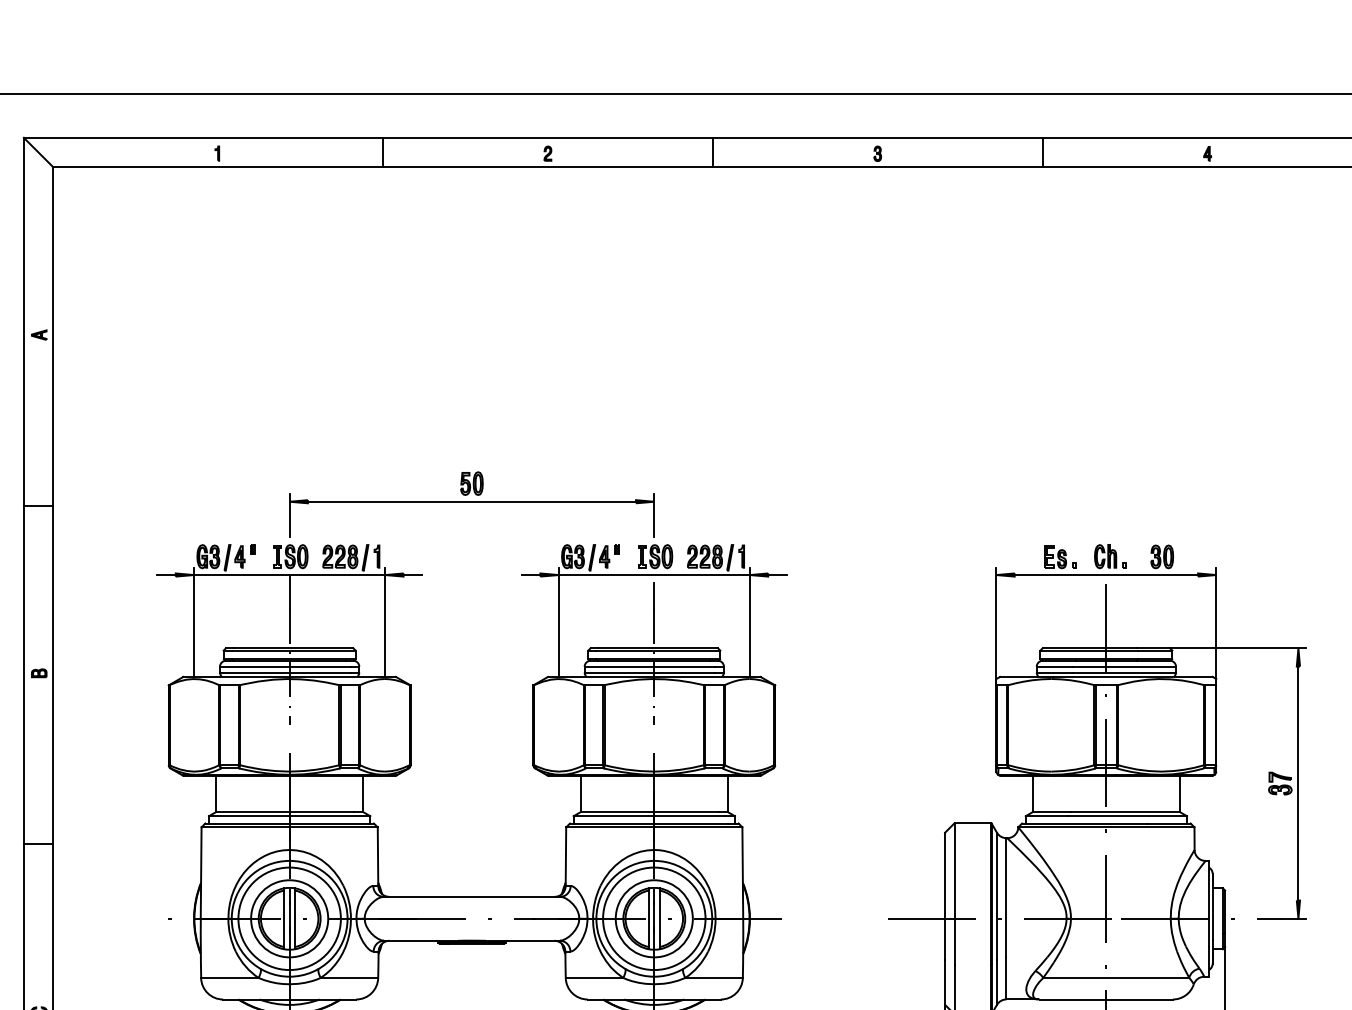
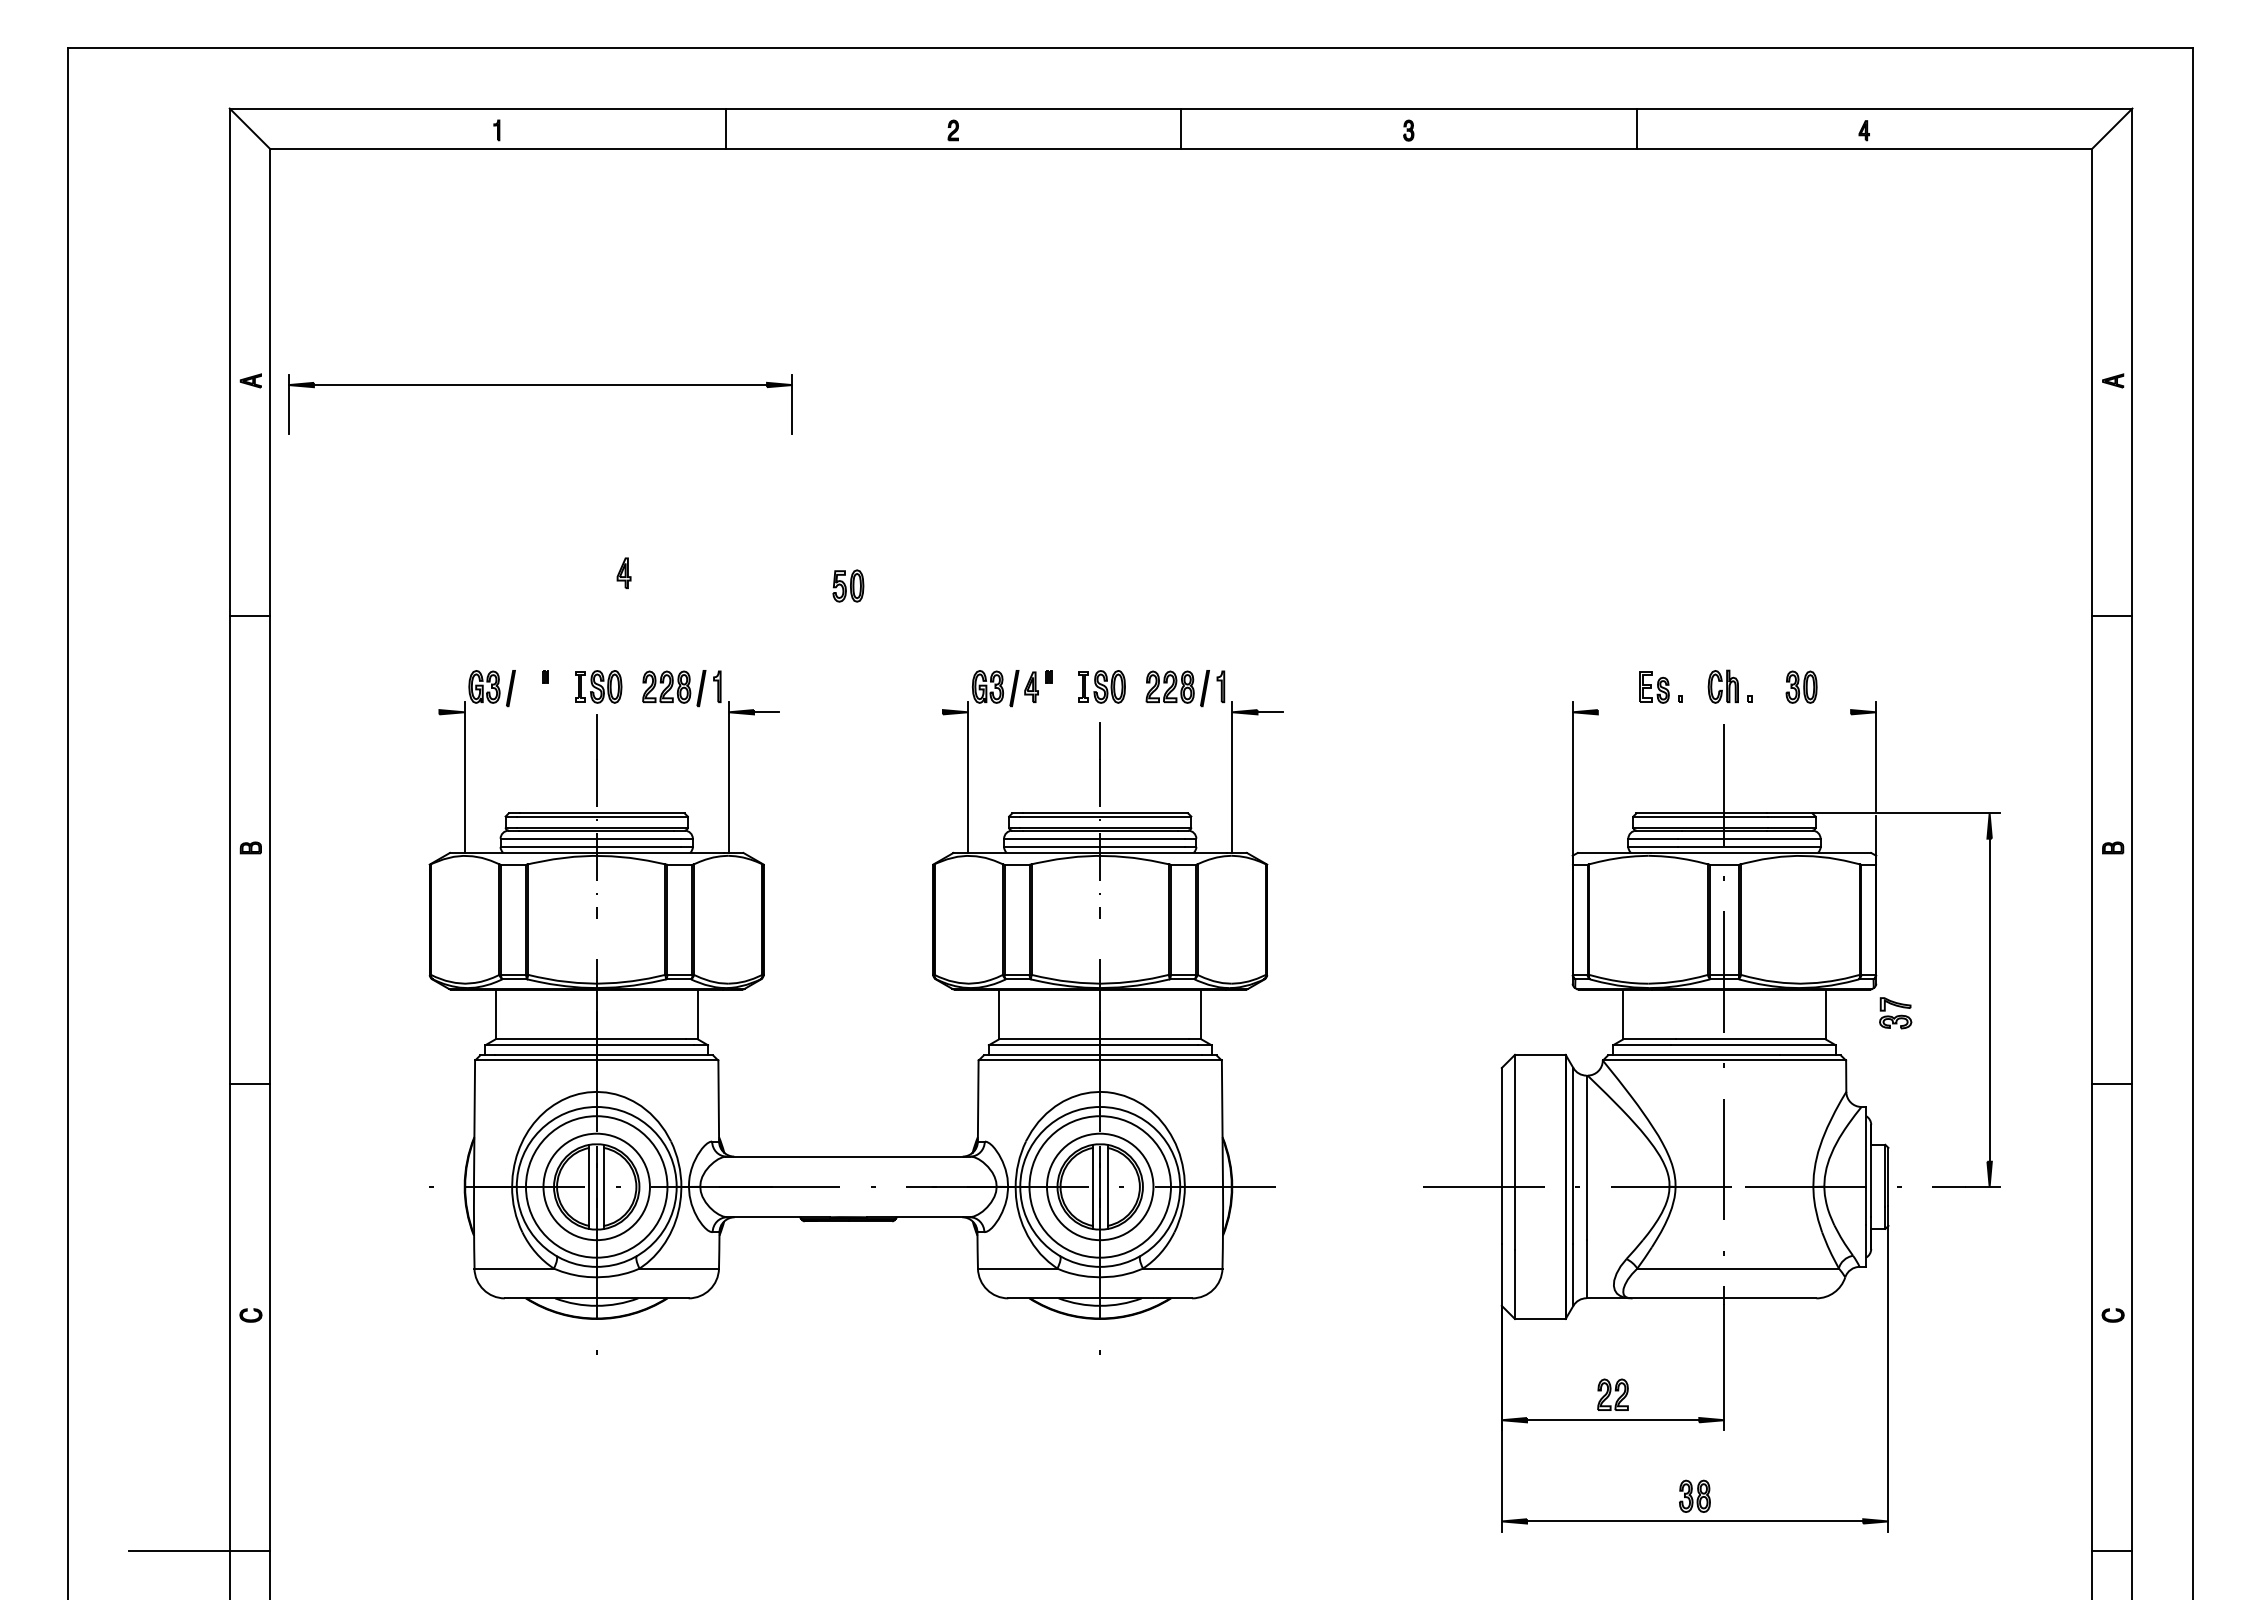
part: (472, 502) -> (540, 385), moved
part: (239, 557) -> (623, 573), moved
line: (166, 575) -> (426, 712), removed
line: (289, 575) -> (596, 712), removed
line: (530, 575) -> (929, 712), removed
line: (654, 575) -> (1100, 712), removed
line: (1106, 575) -> (1724, 712), removed
part: (1280, 783) -> (1895, 1013), moved

